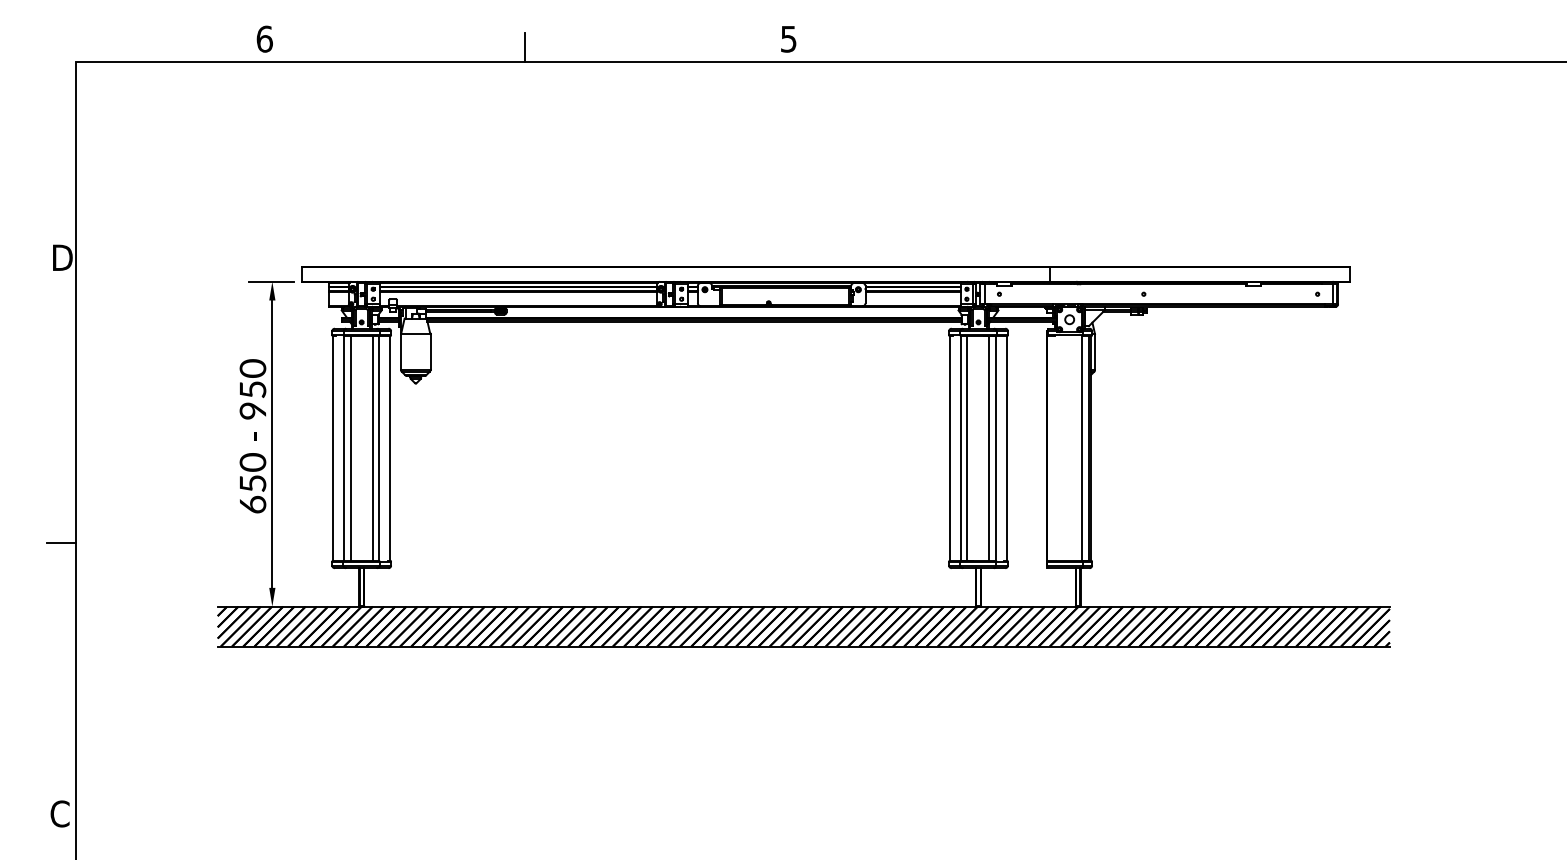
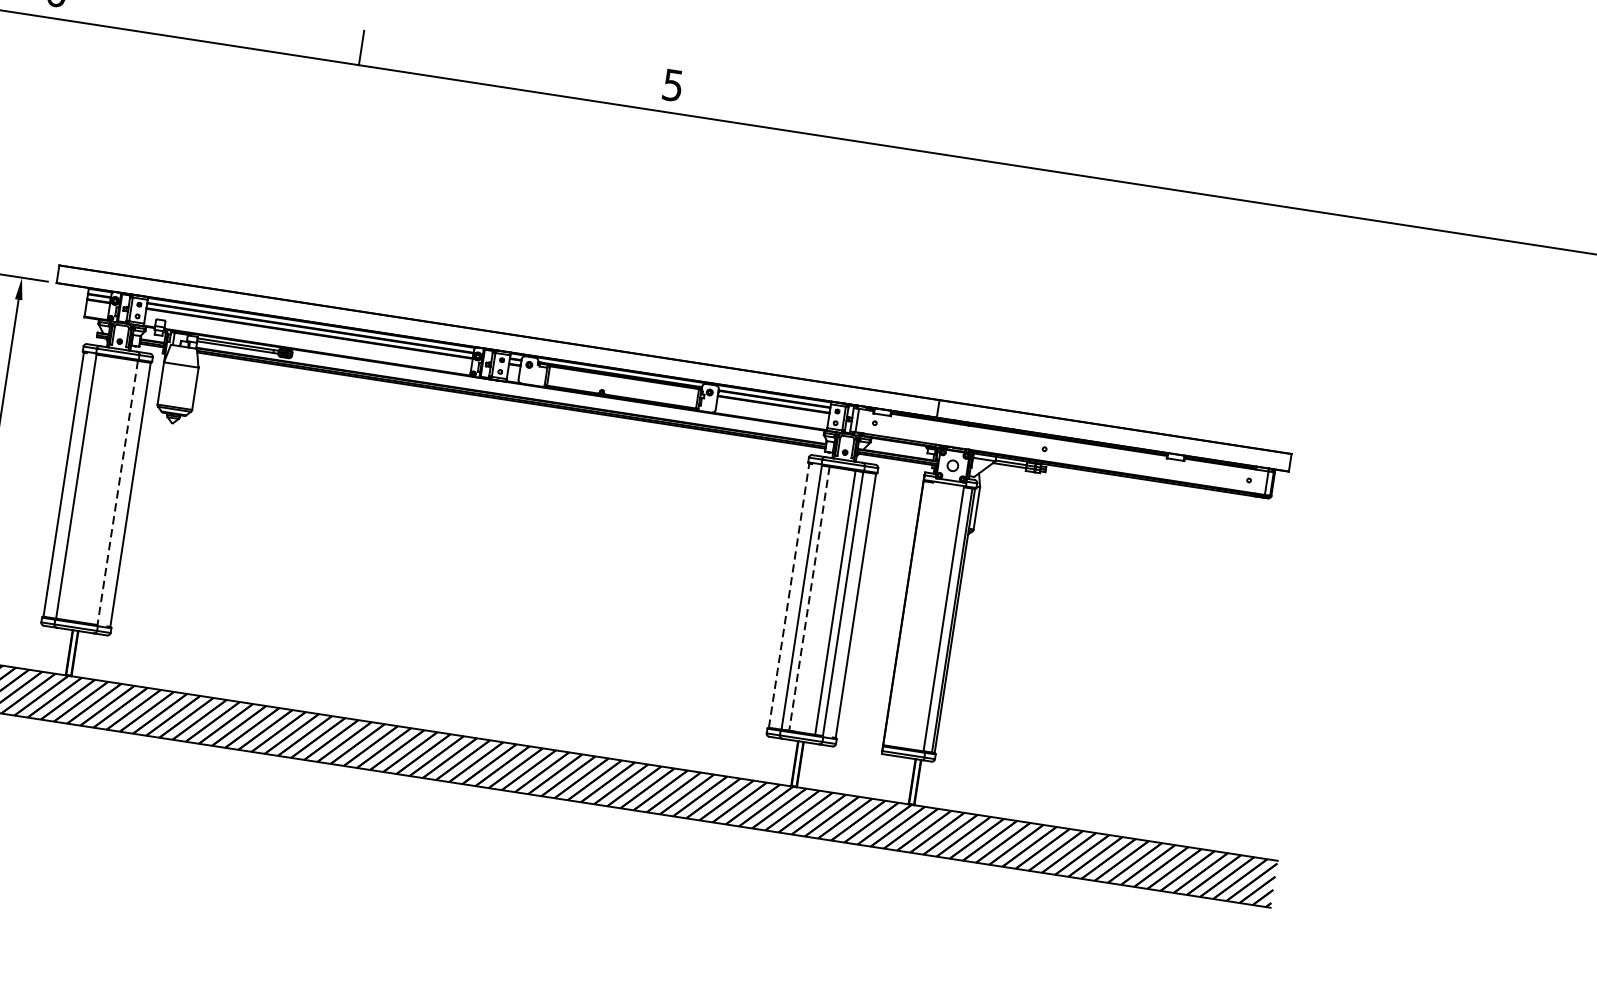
line: (950, 447) -> (789, 594), solid -> dashed
line: (350, 448) -> (83, 487), removed
line: (372, 448) -> (109, 491), removed
line: (379, 448) -> (118, 493), solid -> dashed
line: (967, 448) -> (809, 598), solid -> dashed

